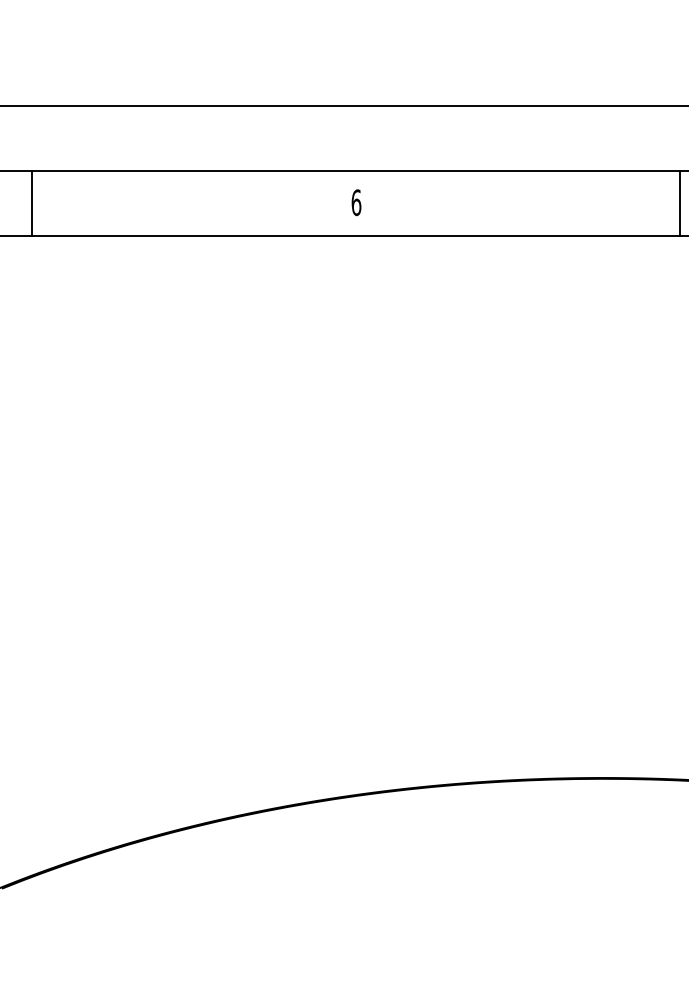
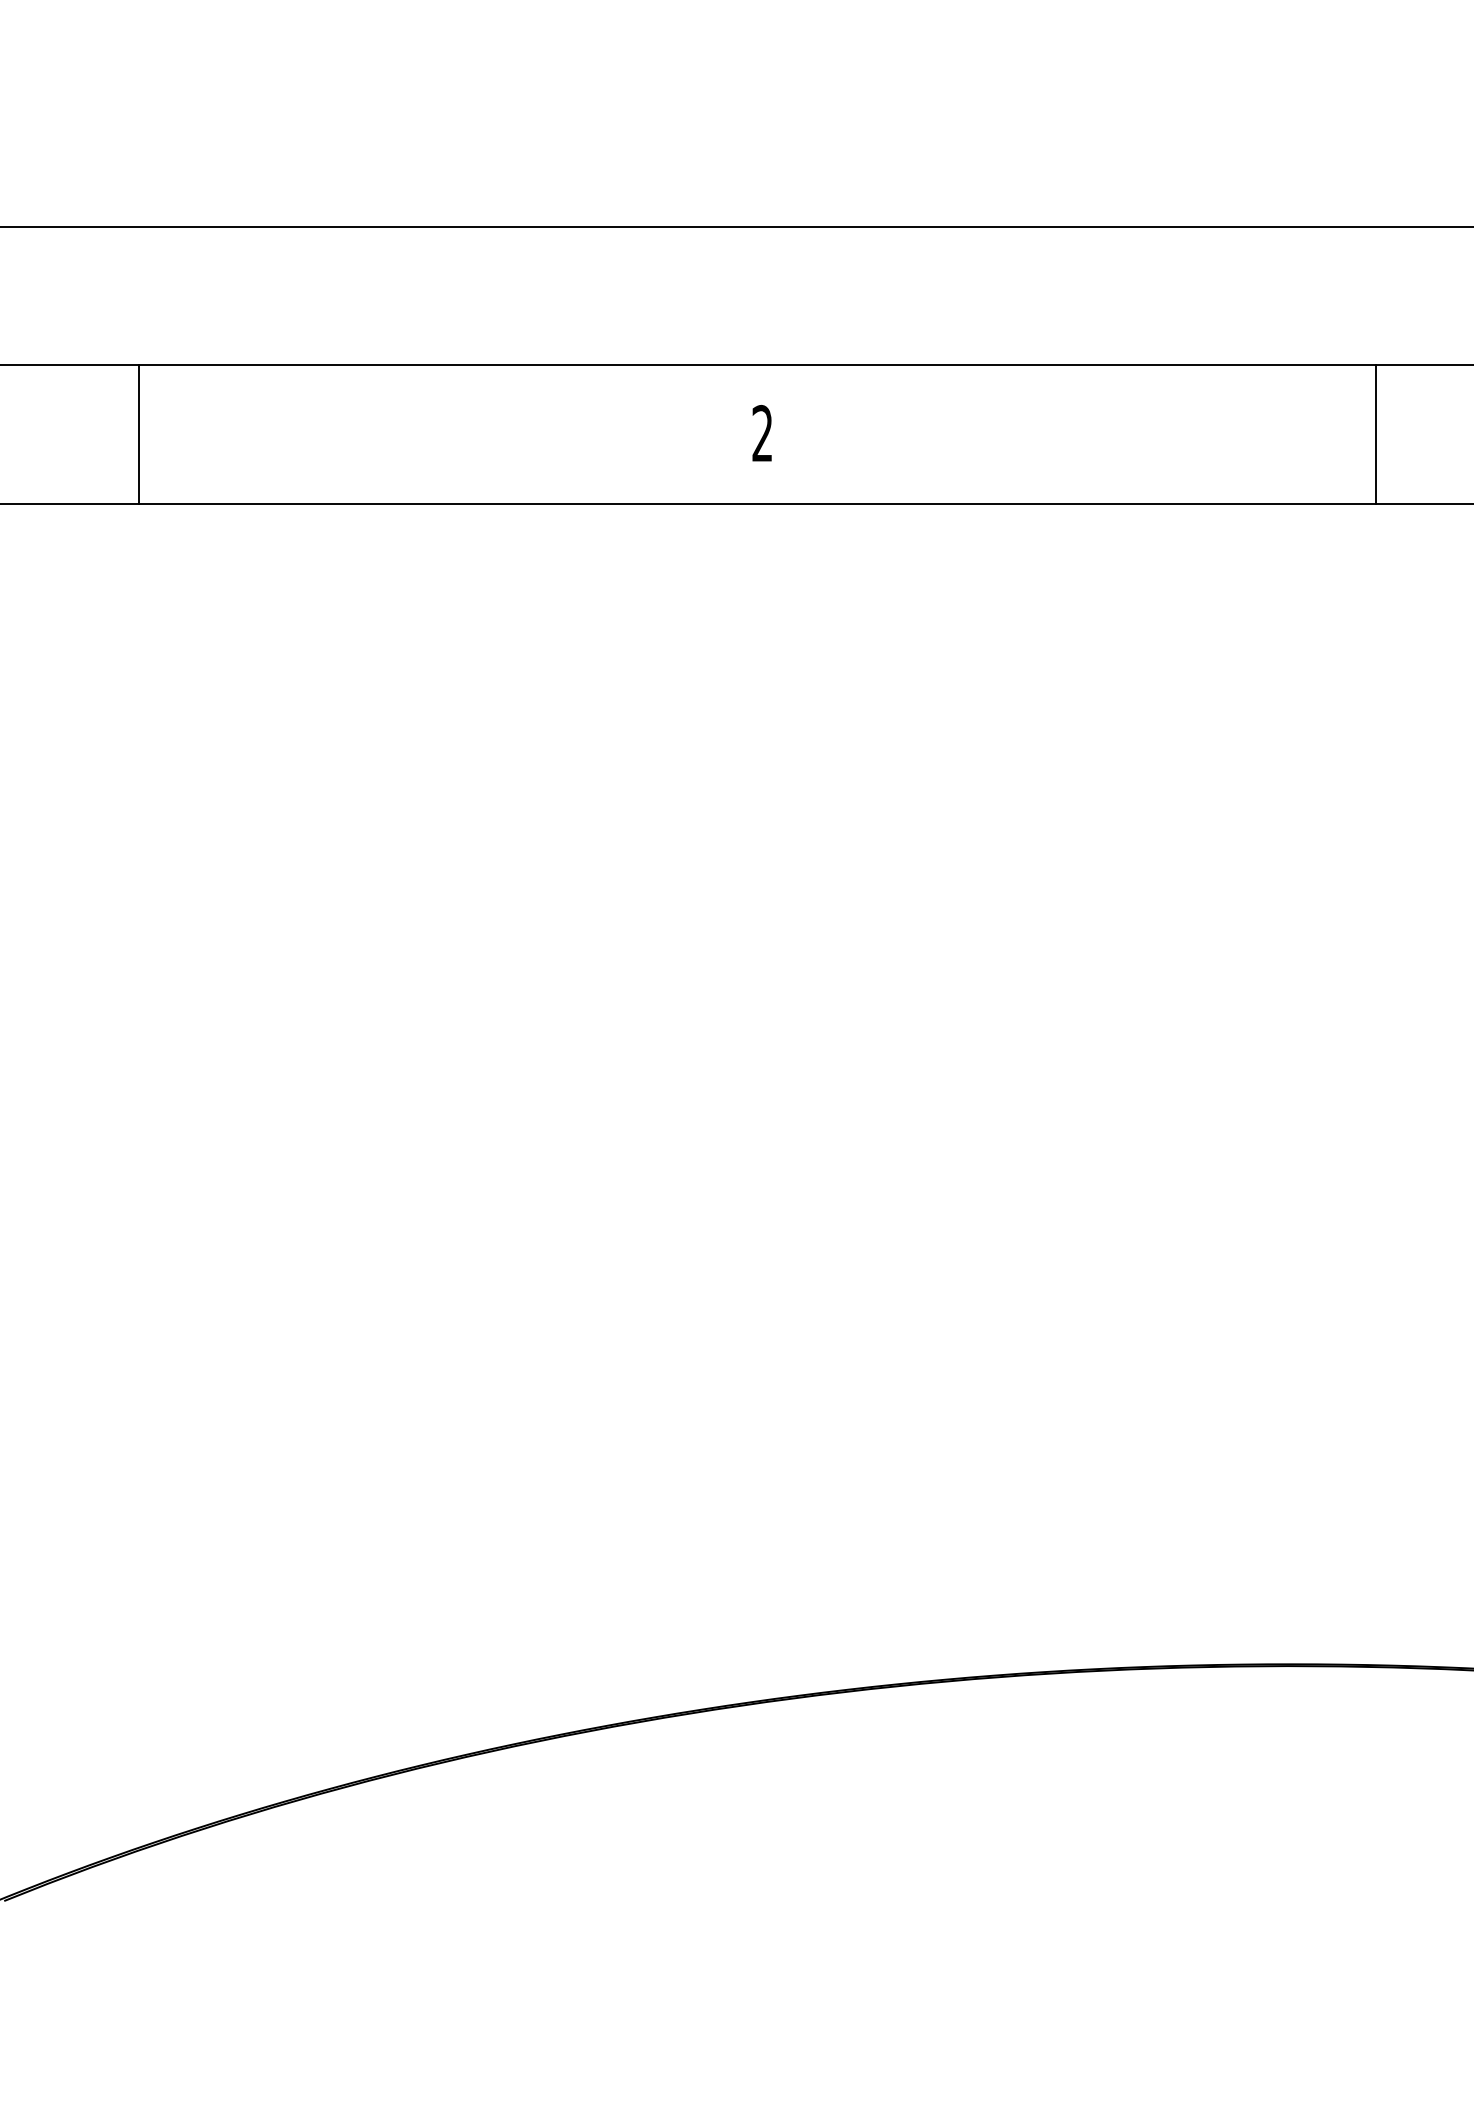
line: (31, 202) -> (137, 433), moved
text: (356, 202) -> (762, 433), 6 -> 2
line: (680, 202) -> (1376, 433), moved

